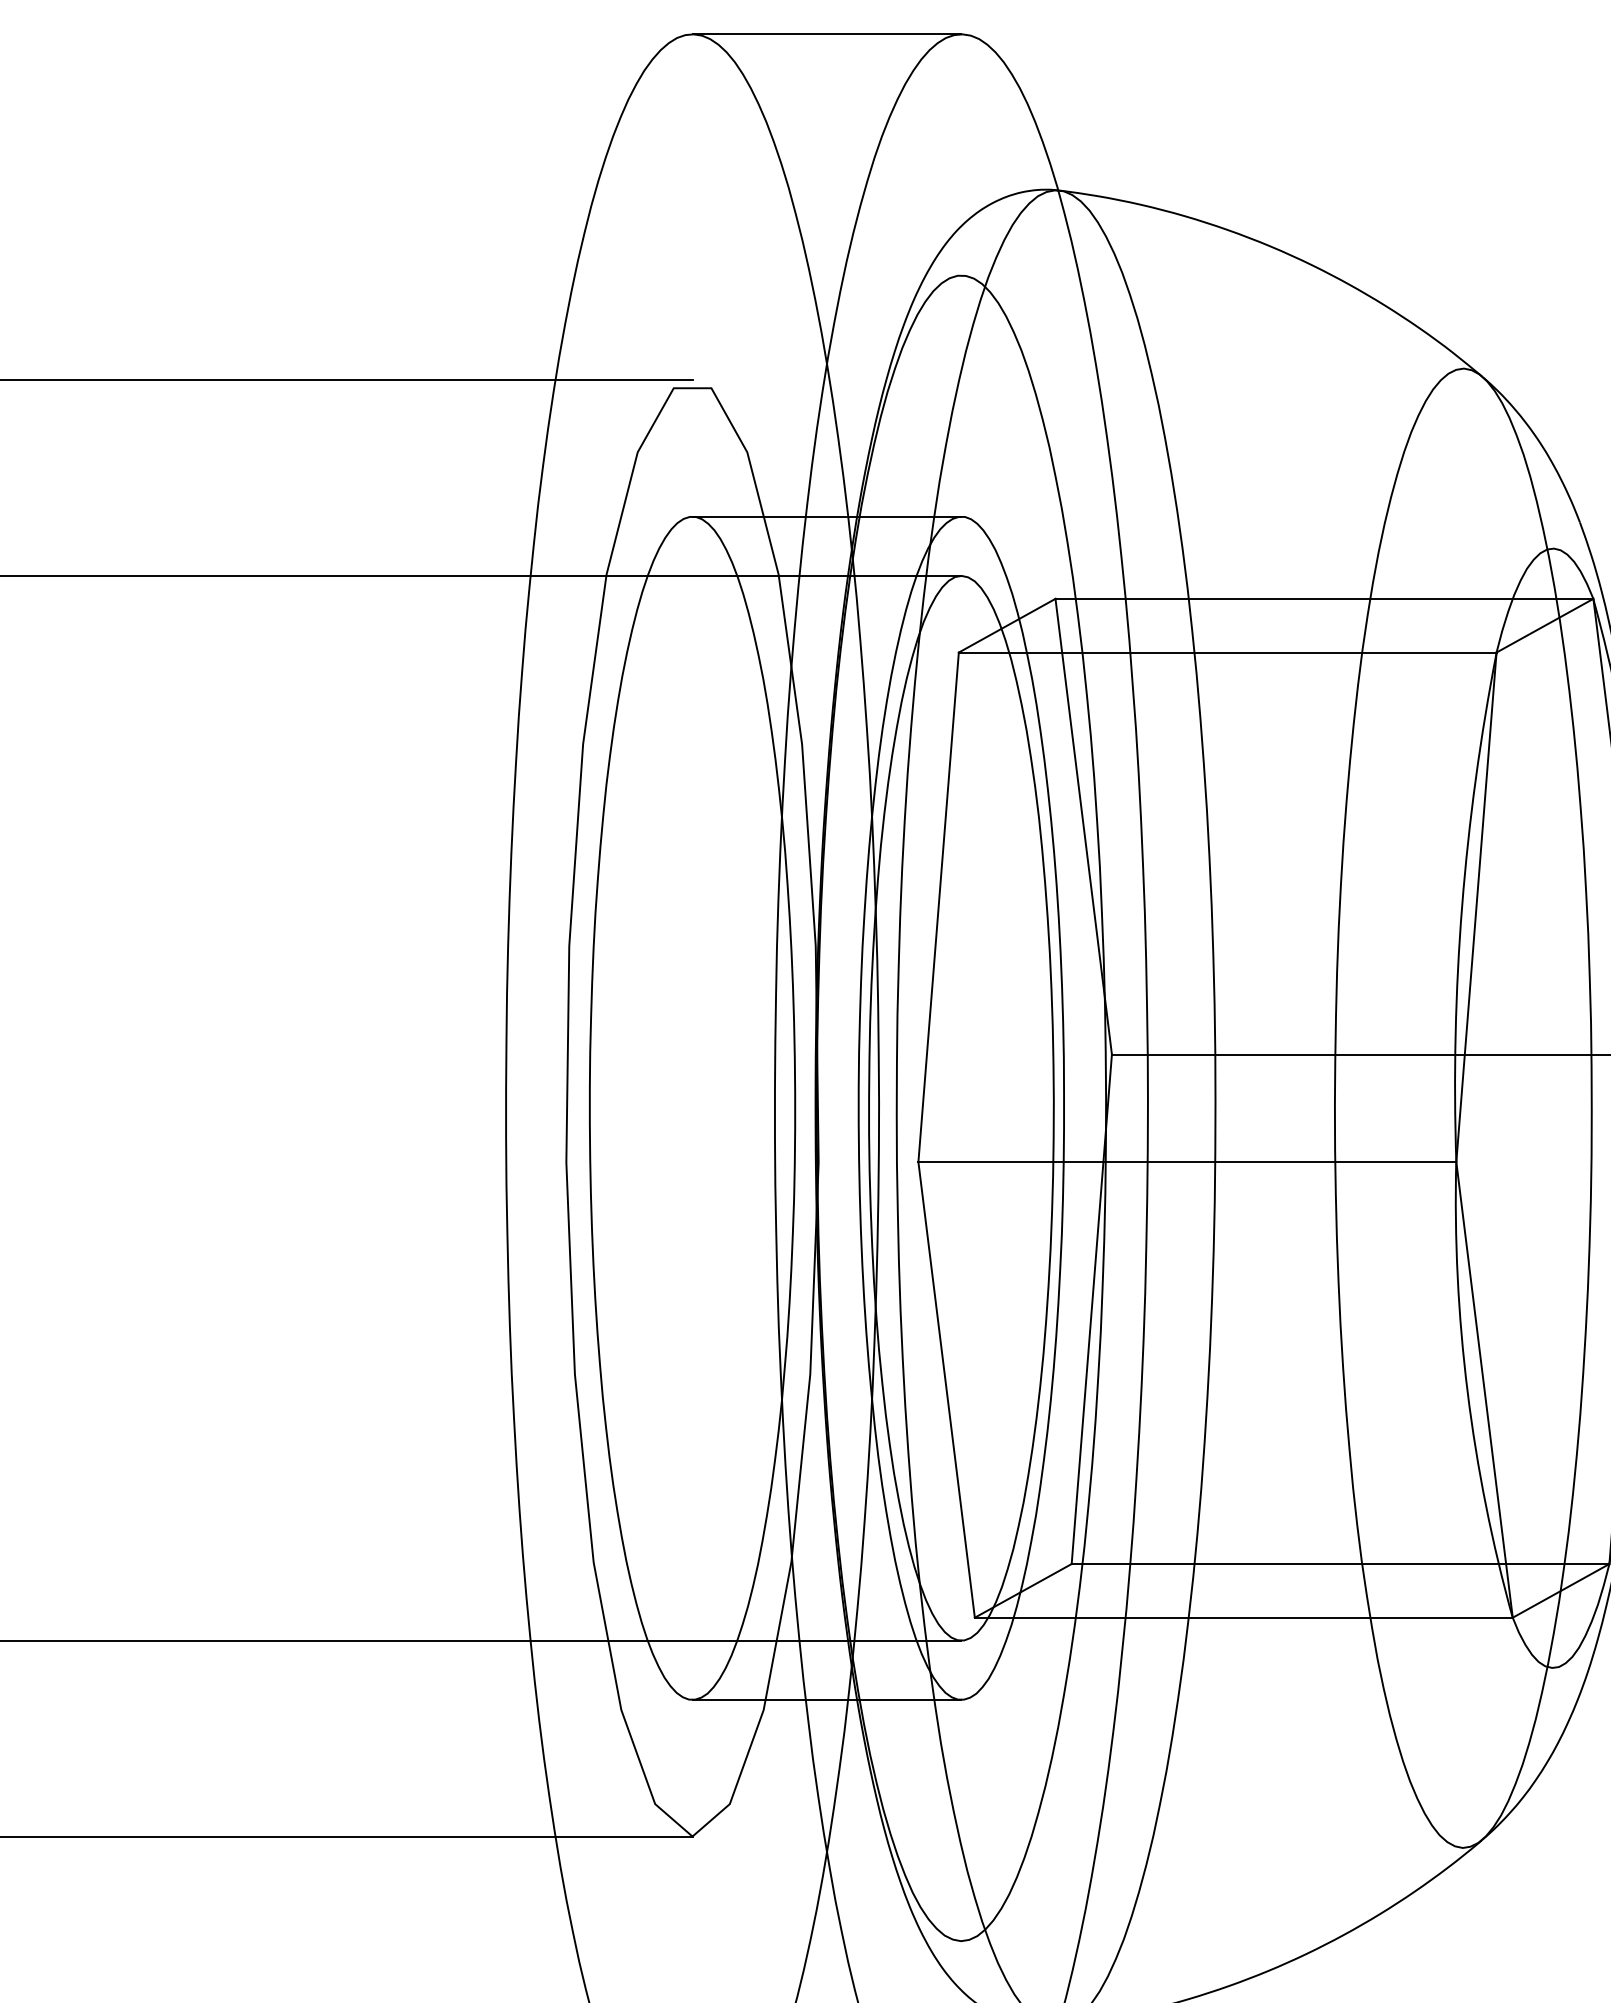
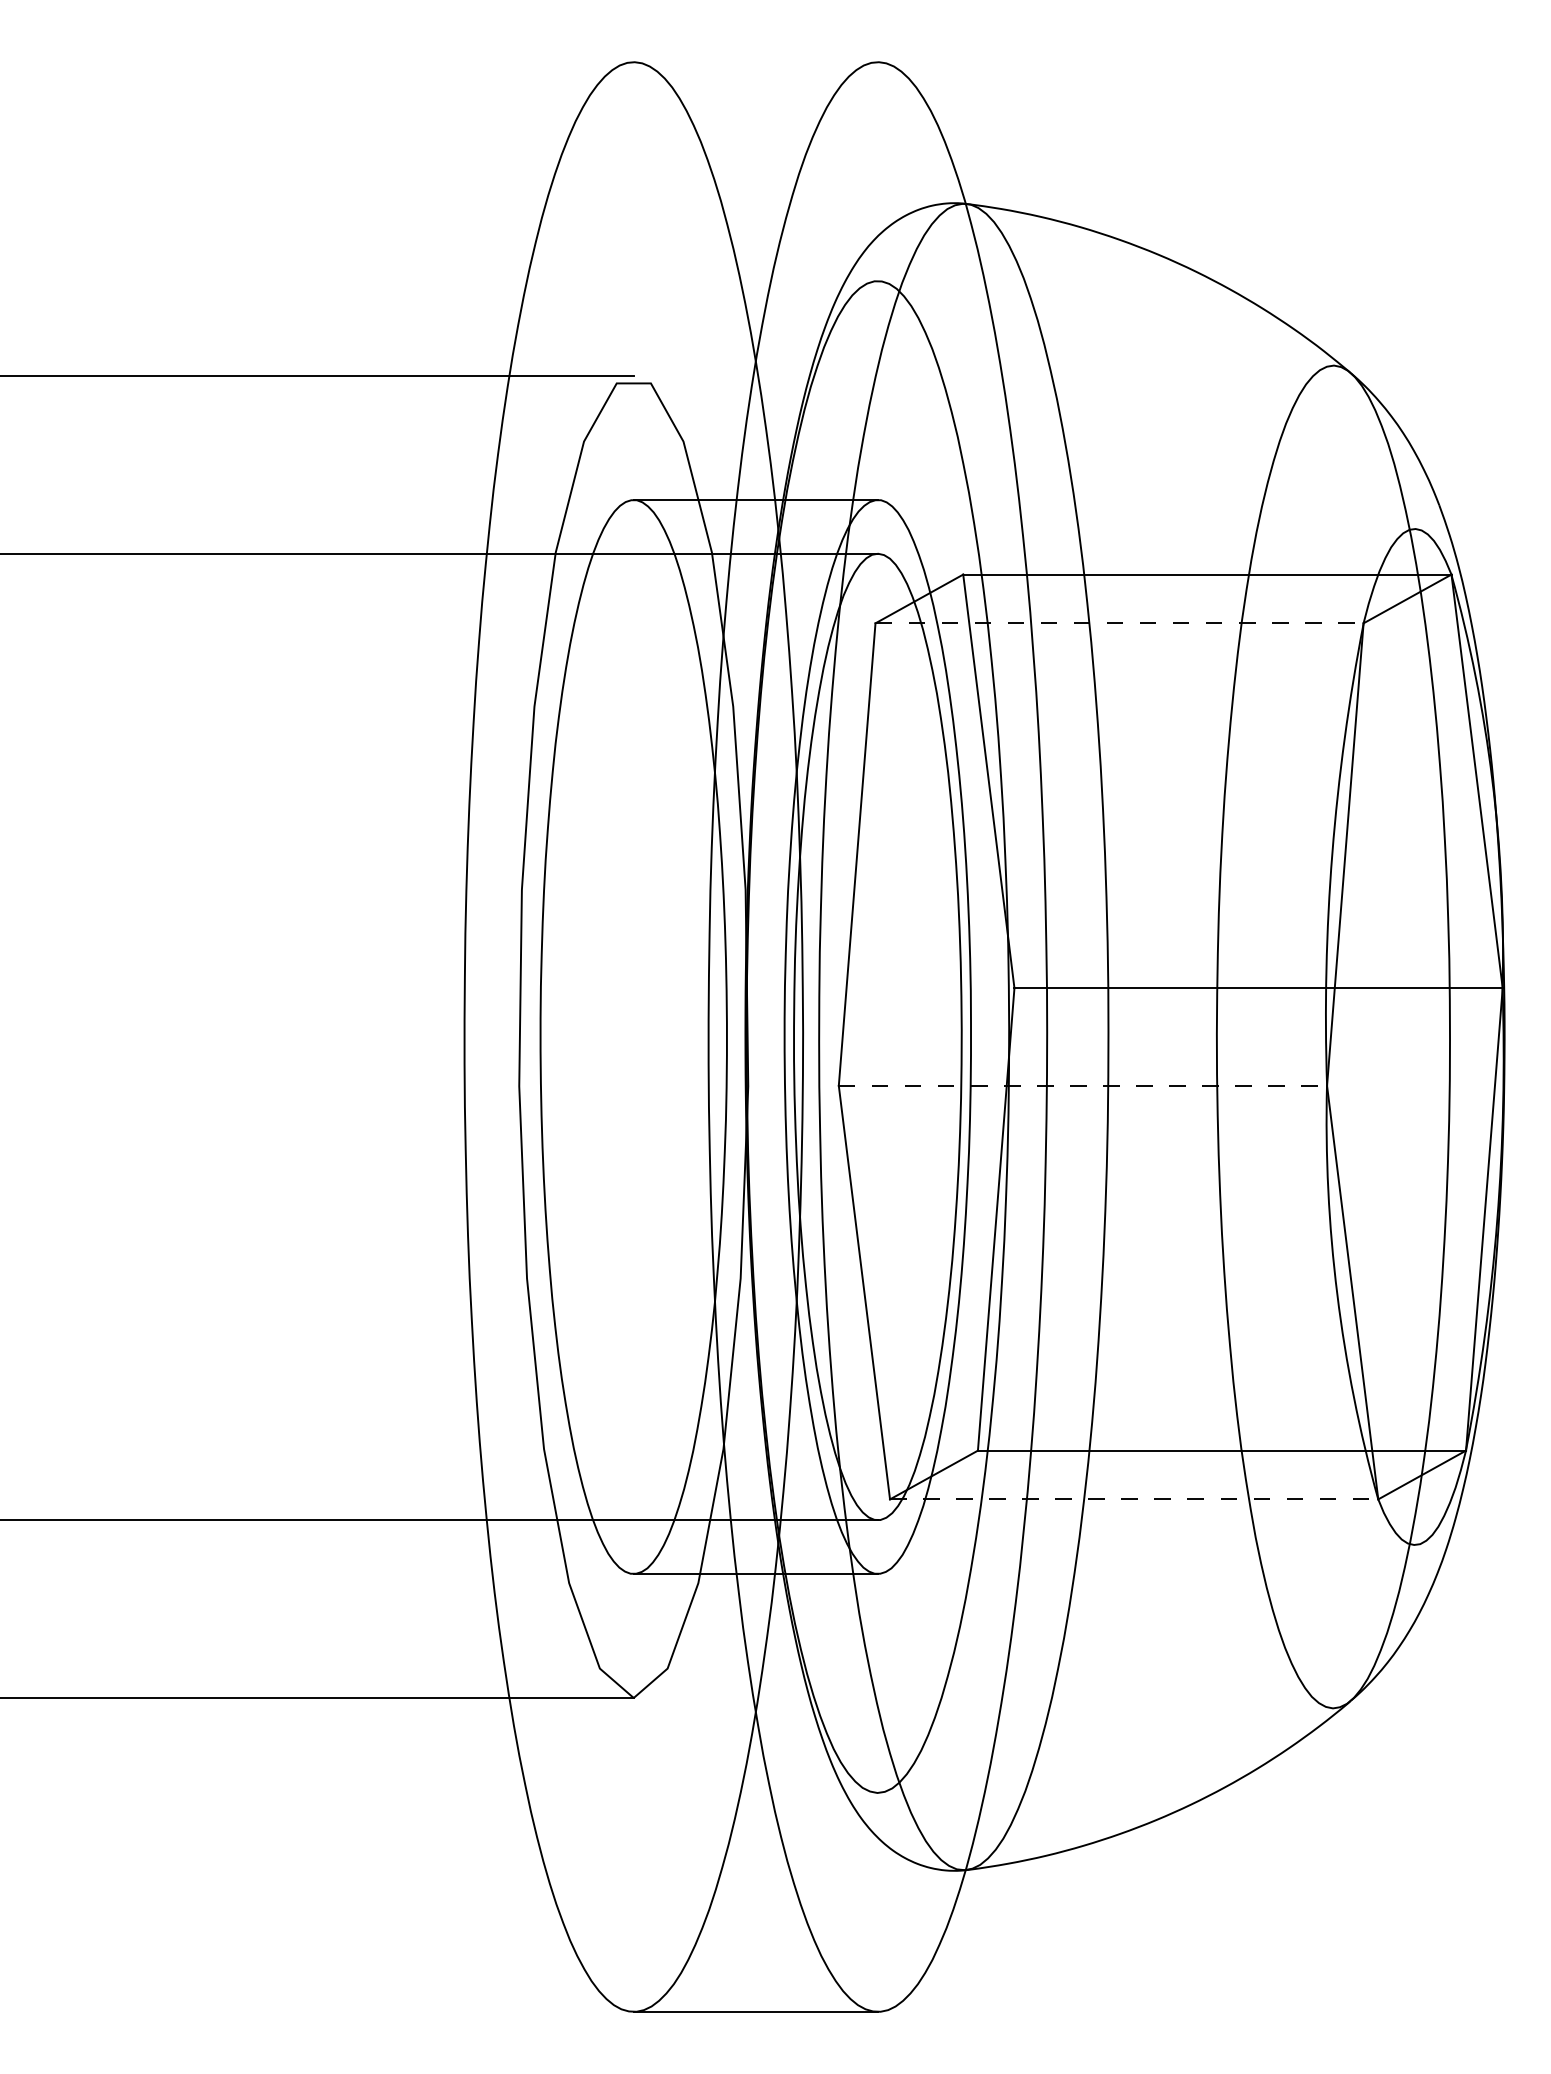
line: (826, 34) -> (755, 62), removed
line: (1228, 652) -> (1120, 623), solid -> dashed
line: (1187, 1161) -> (1083, 1085), solid -> dashed
line: (1244, 1617) -> (1134, 1499), solid -> dashed

